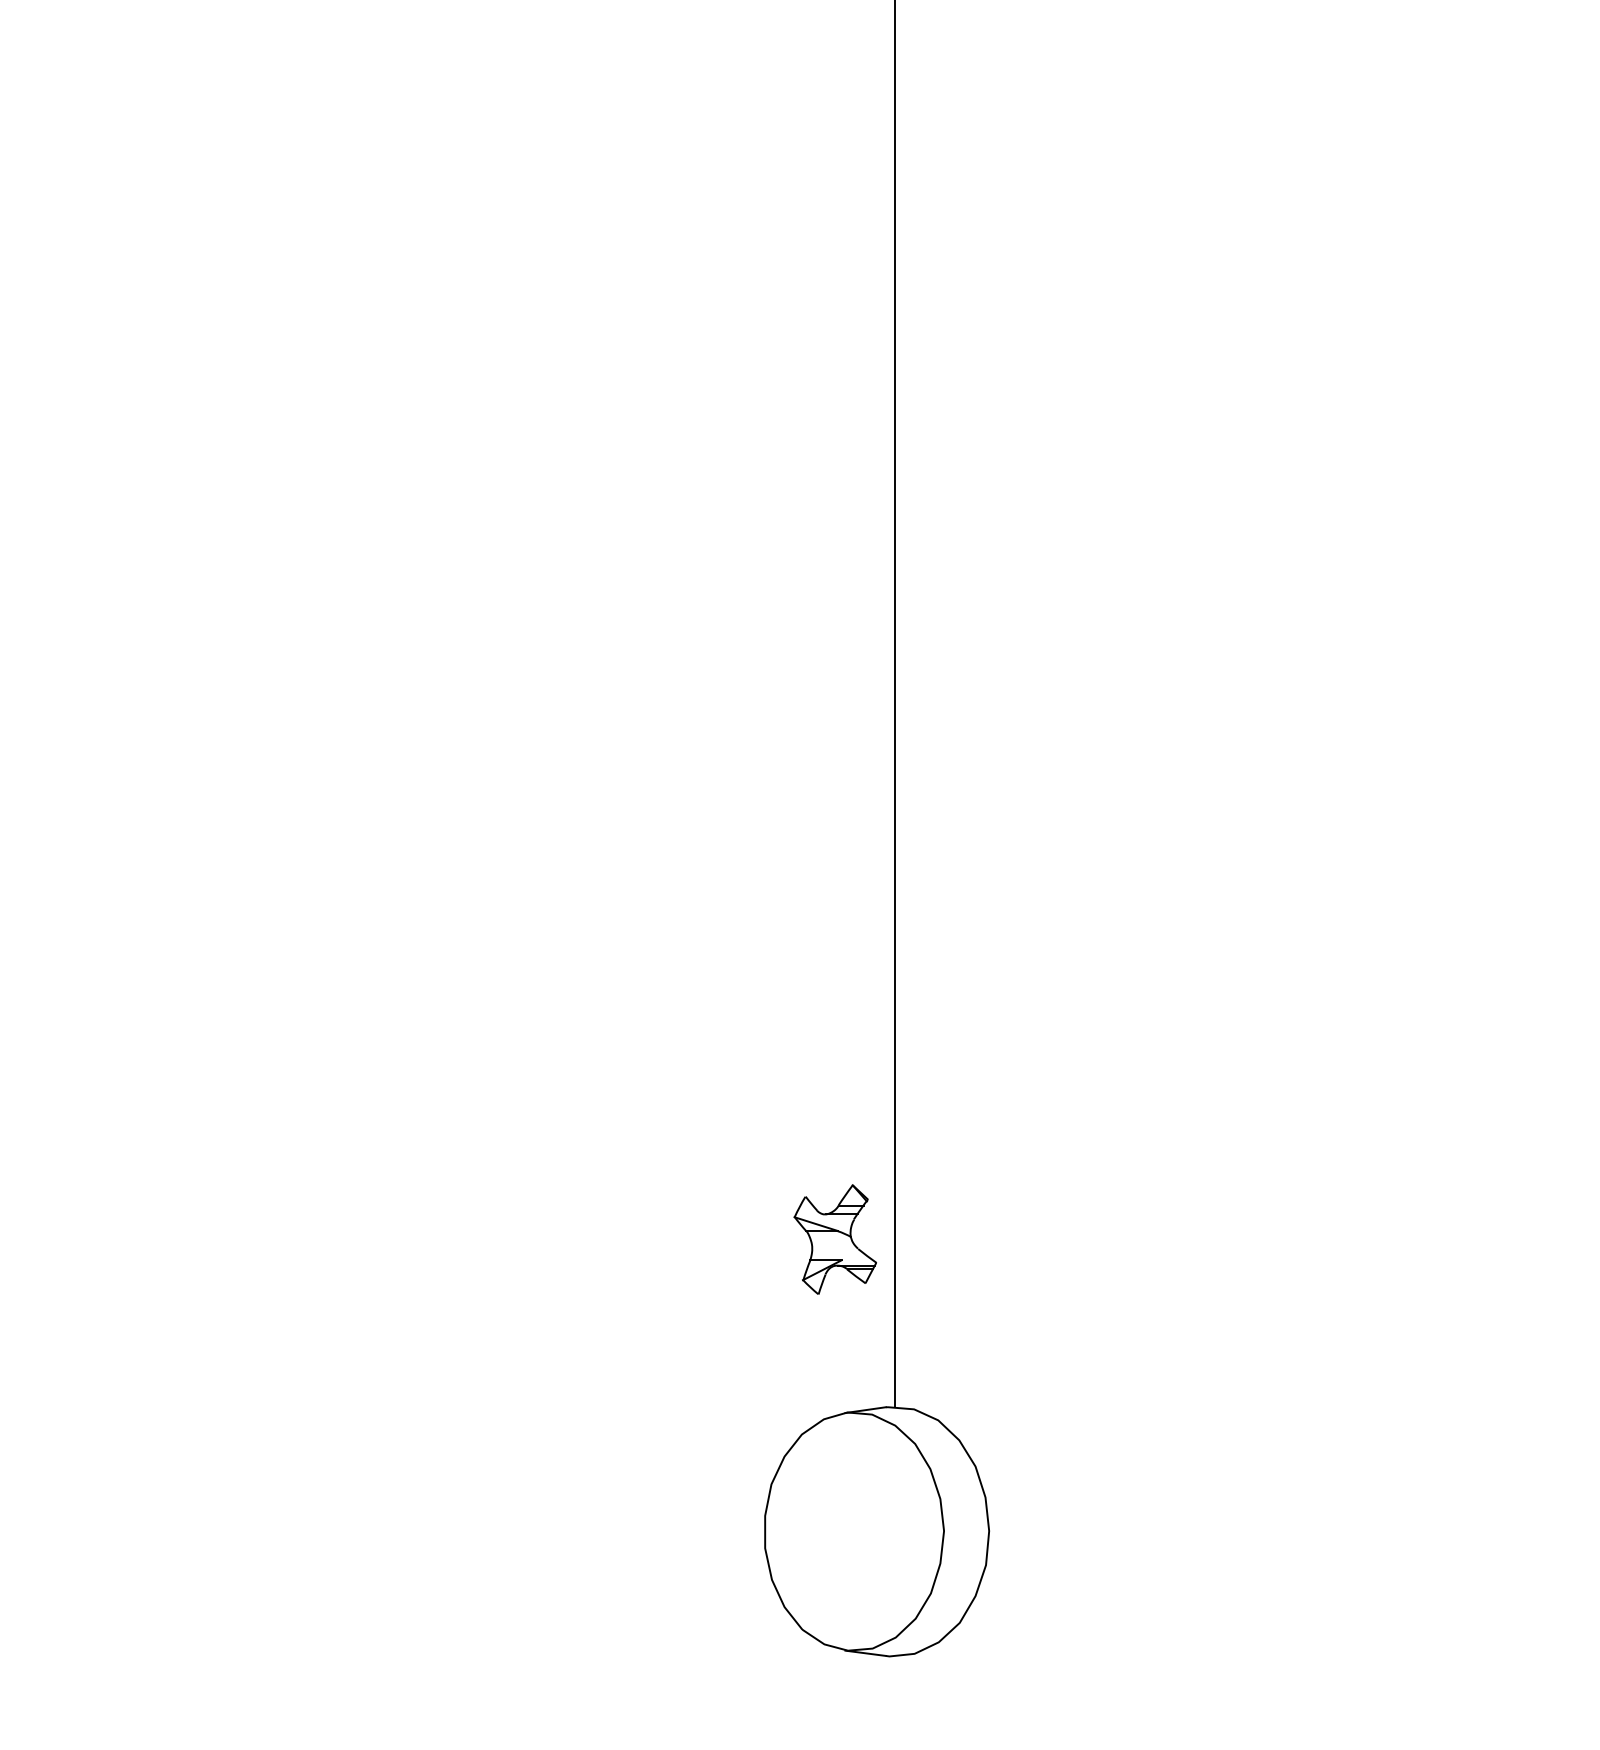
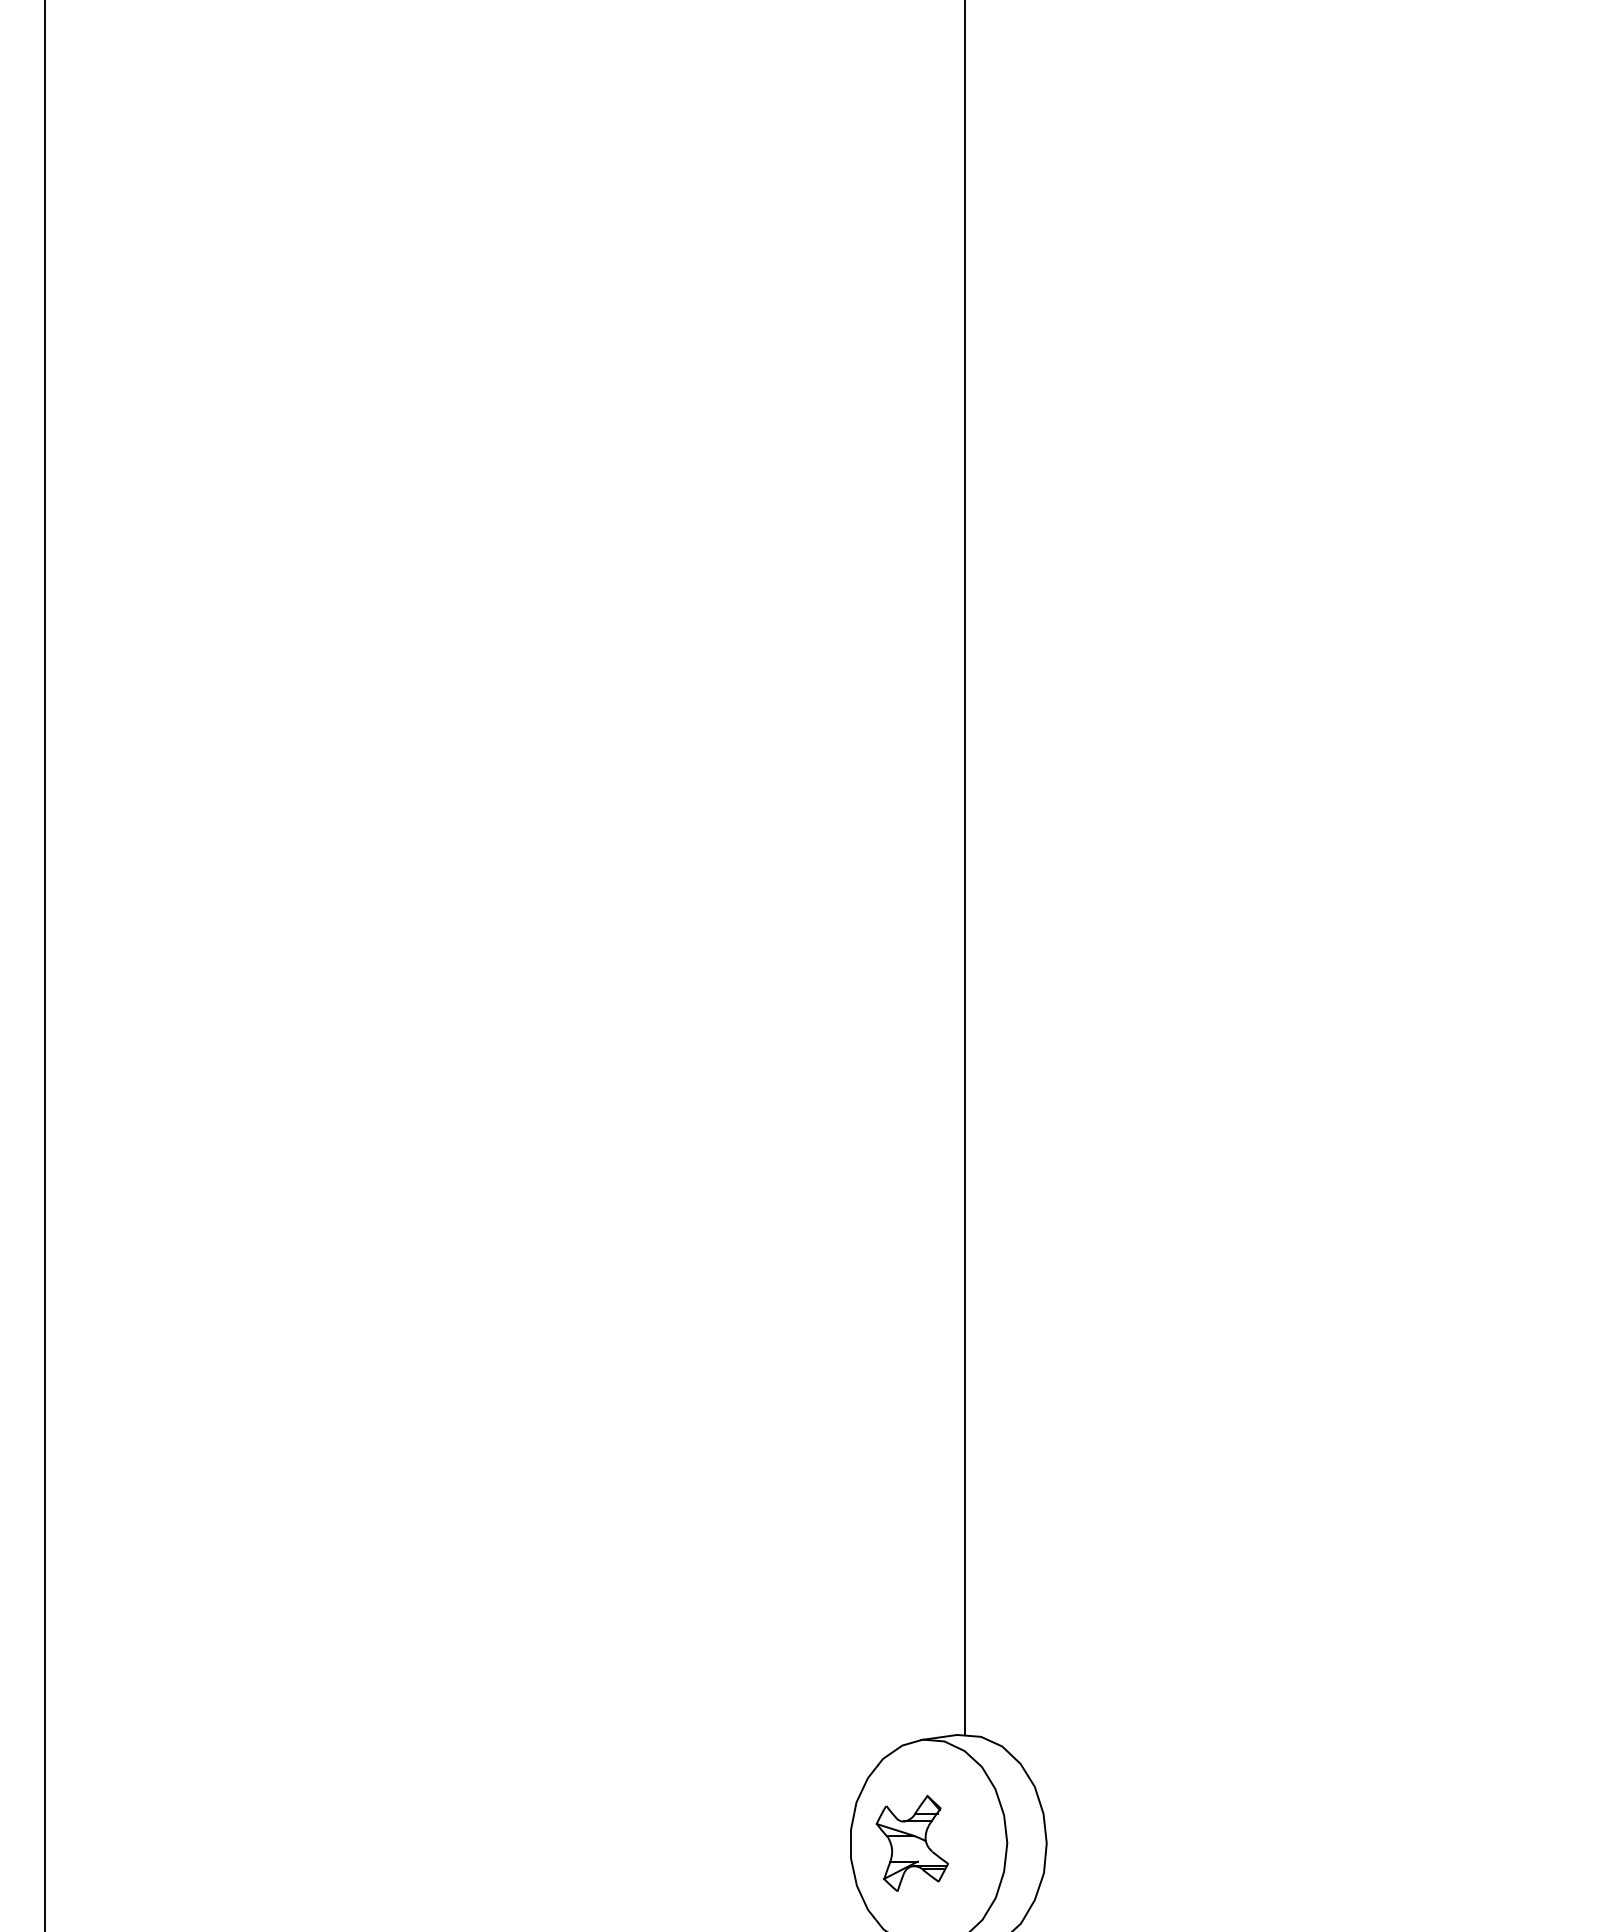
part: (834, 1239) -> (911, 1843), moved

